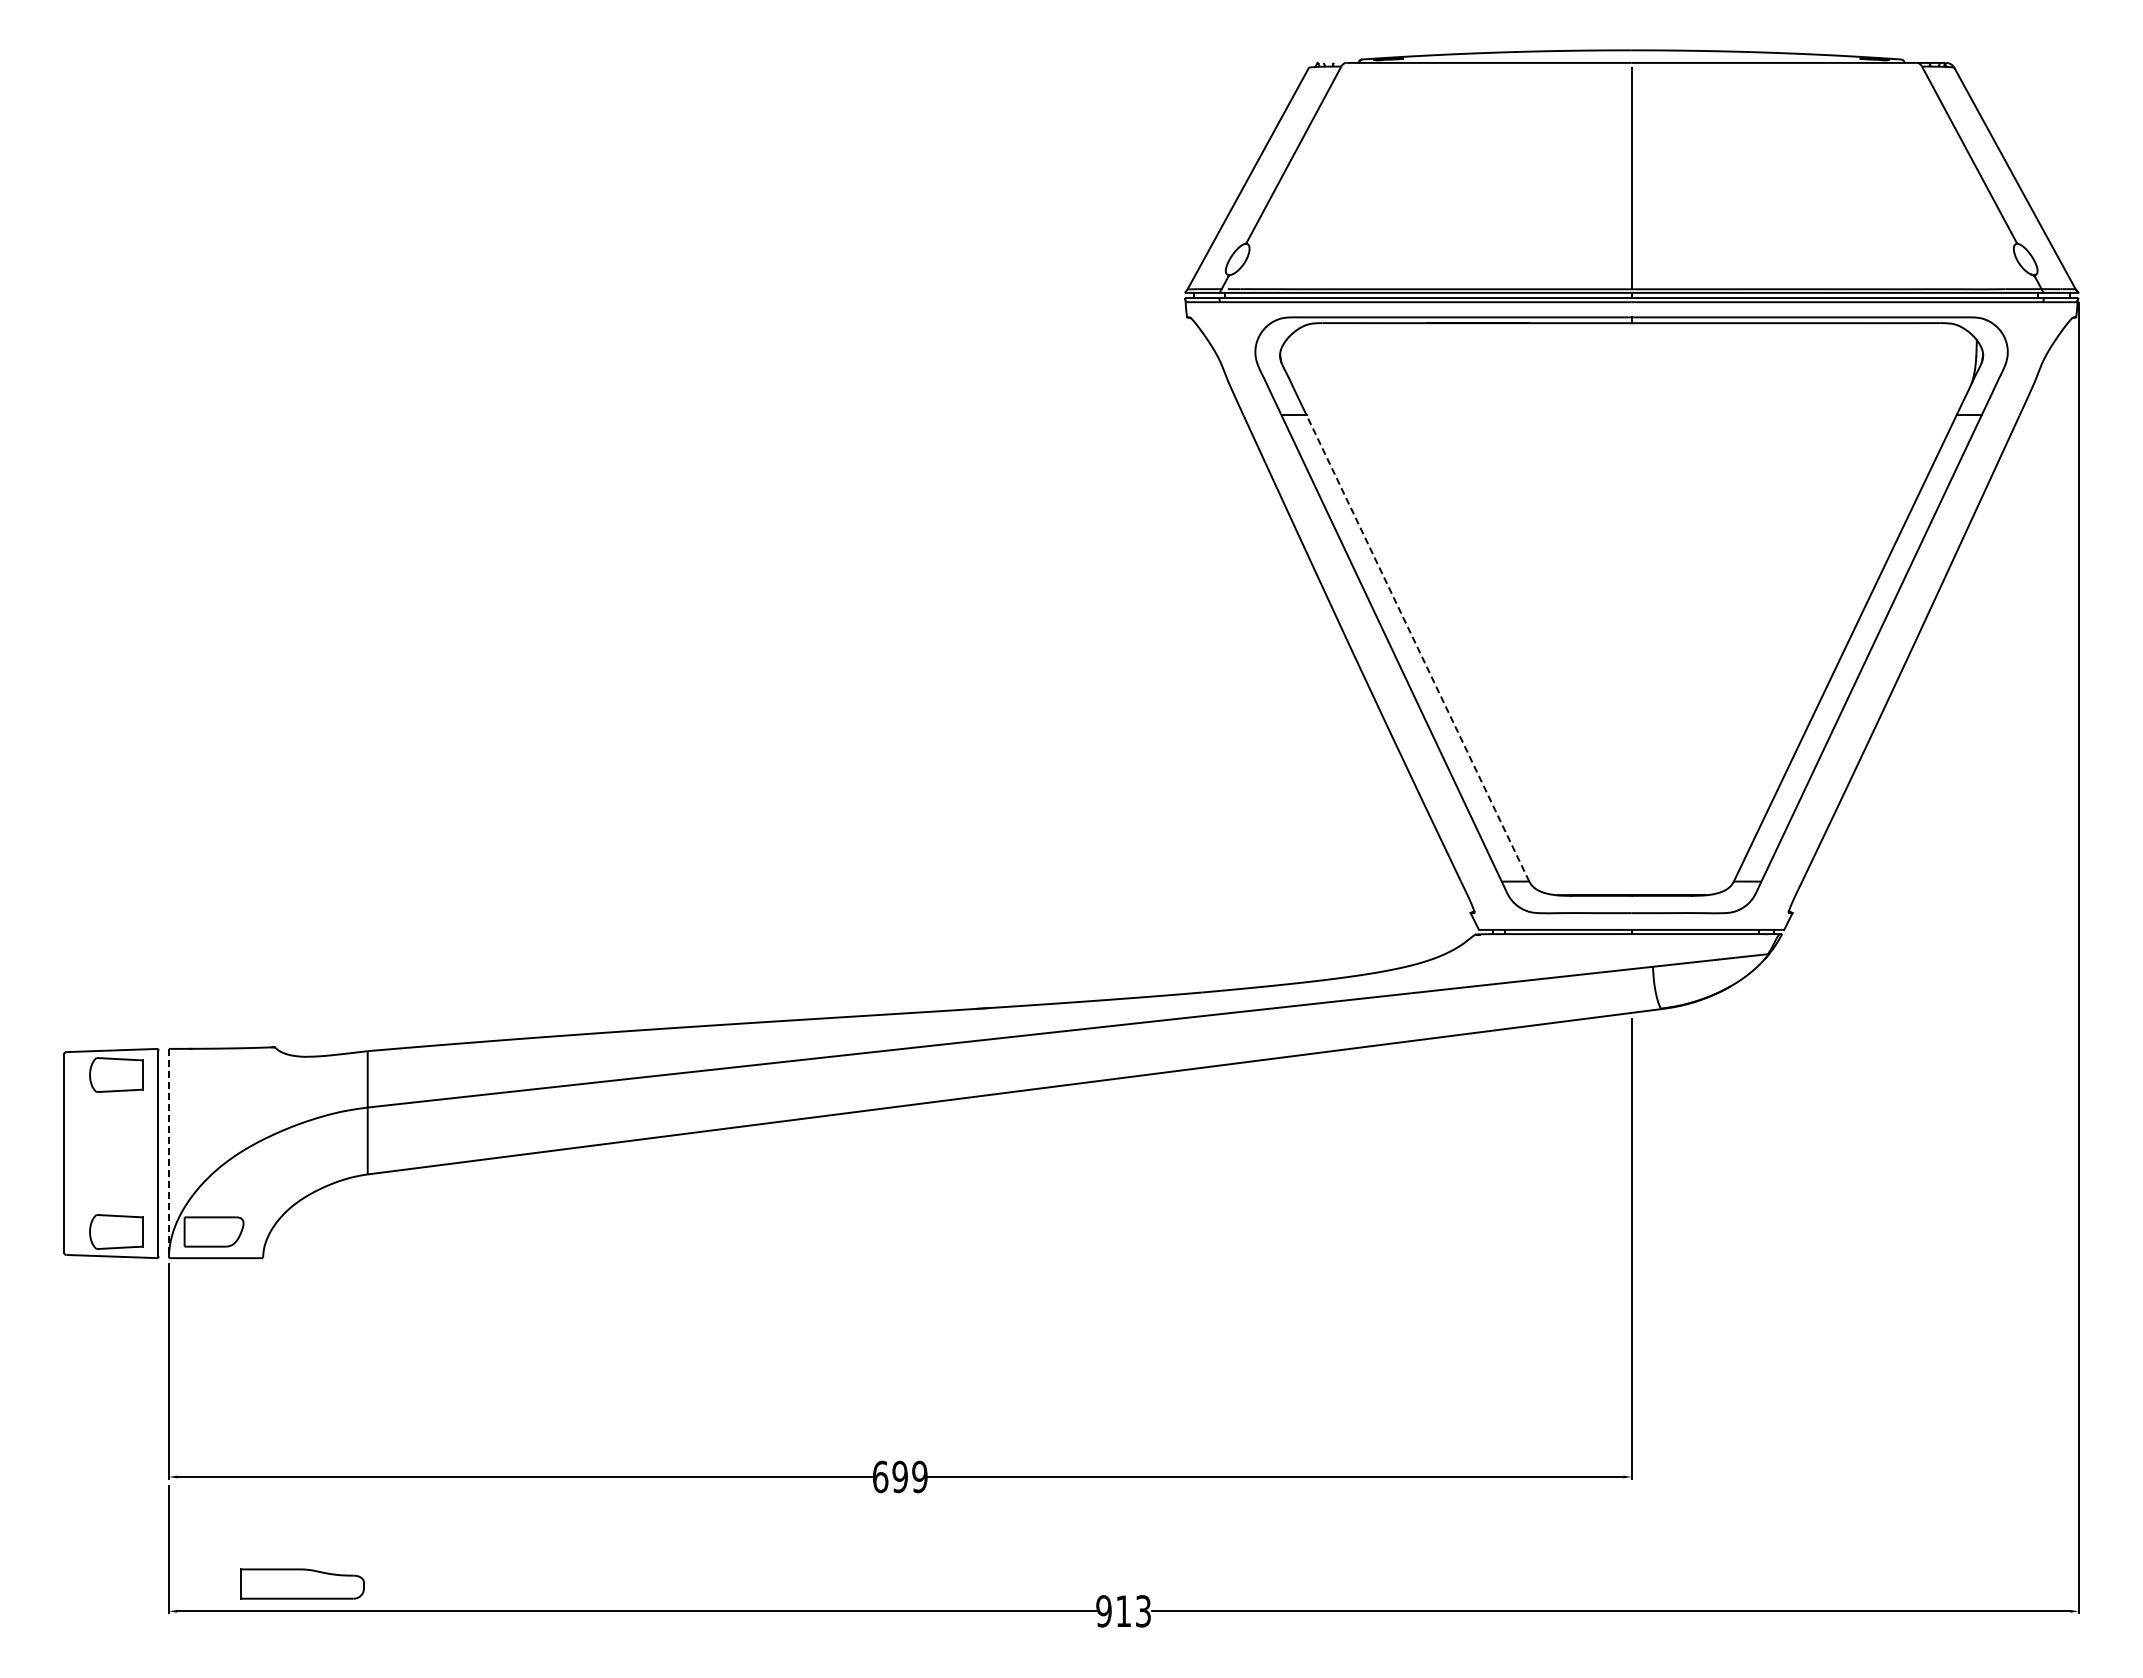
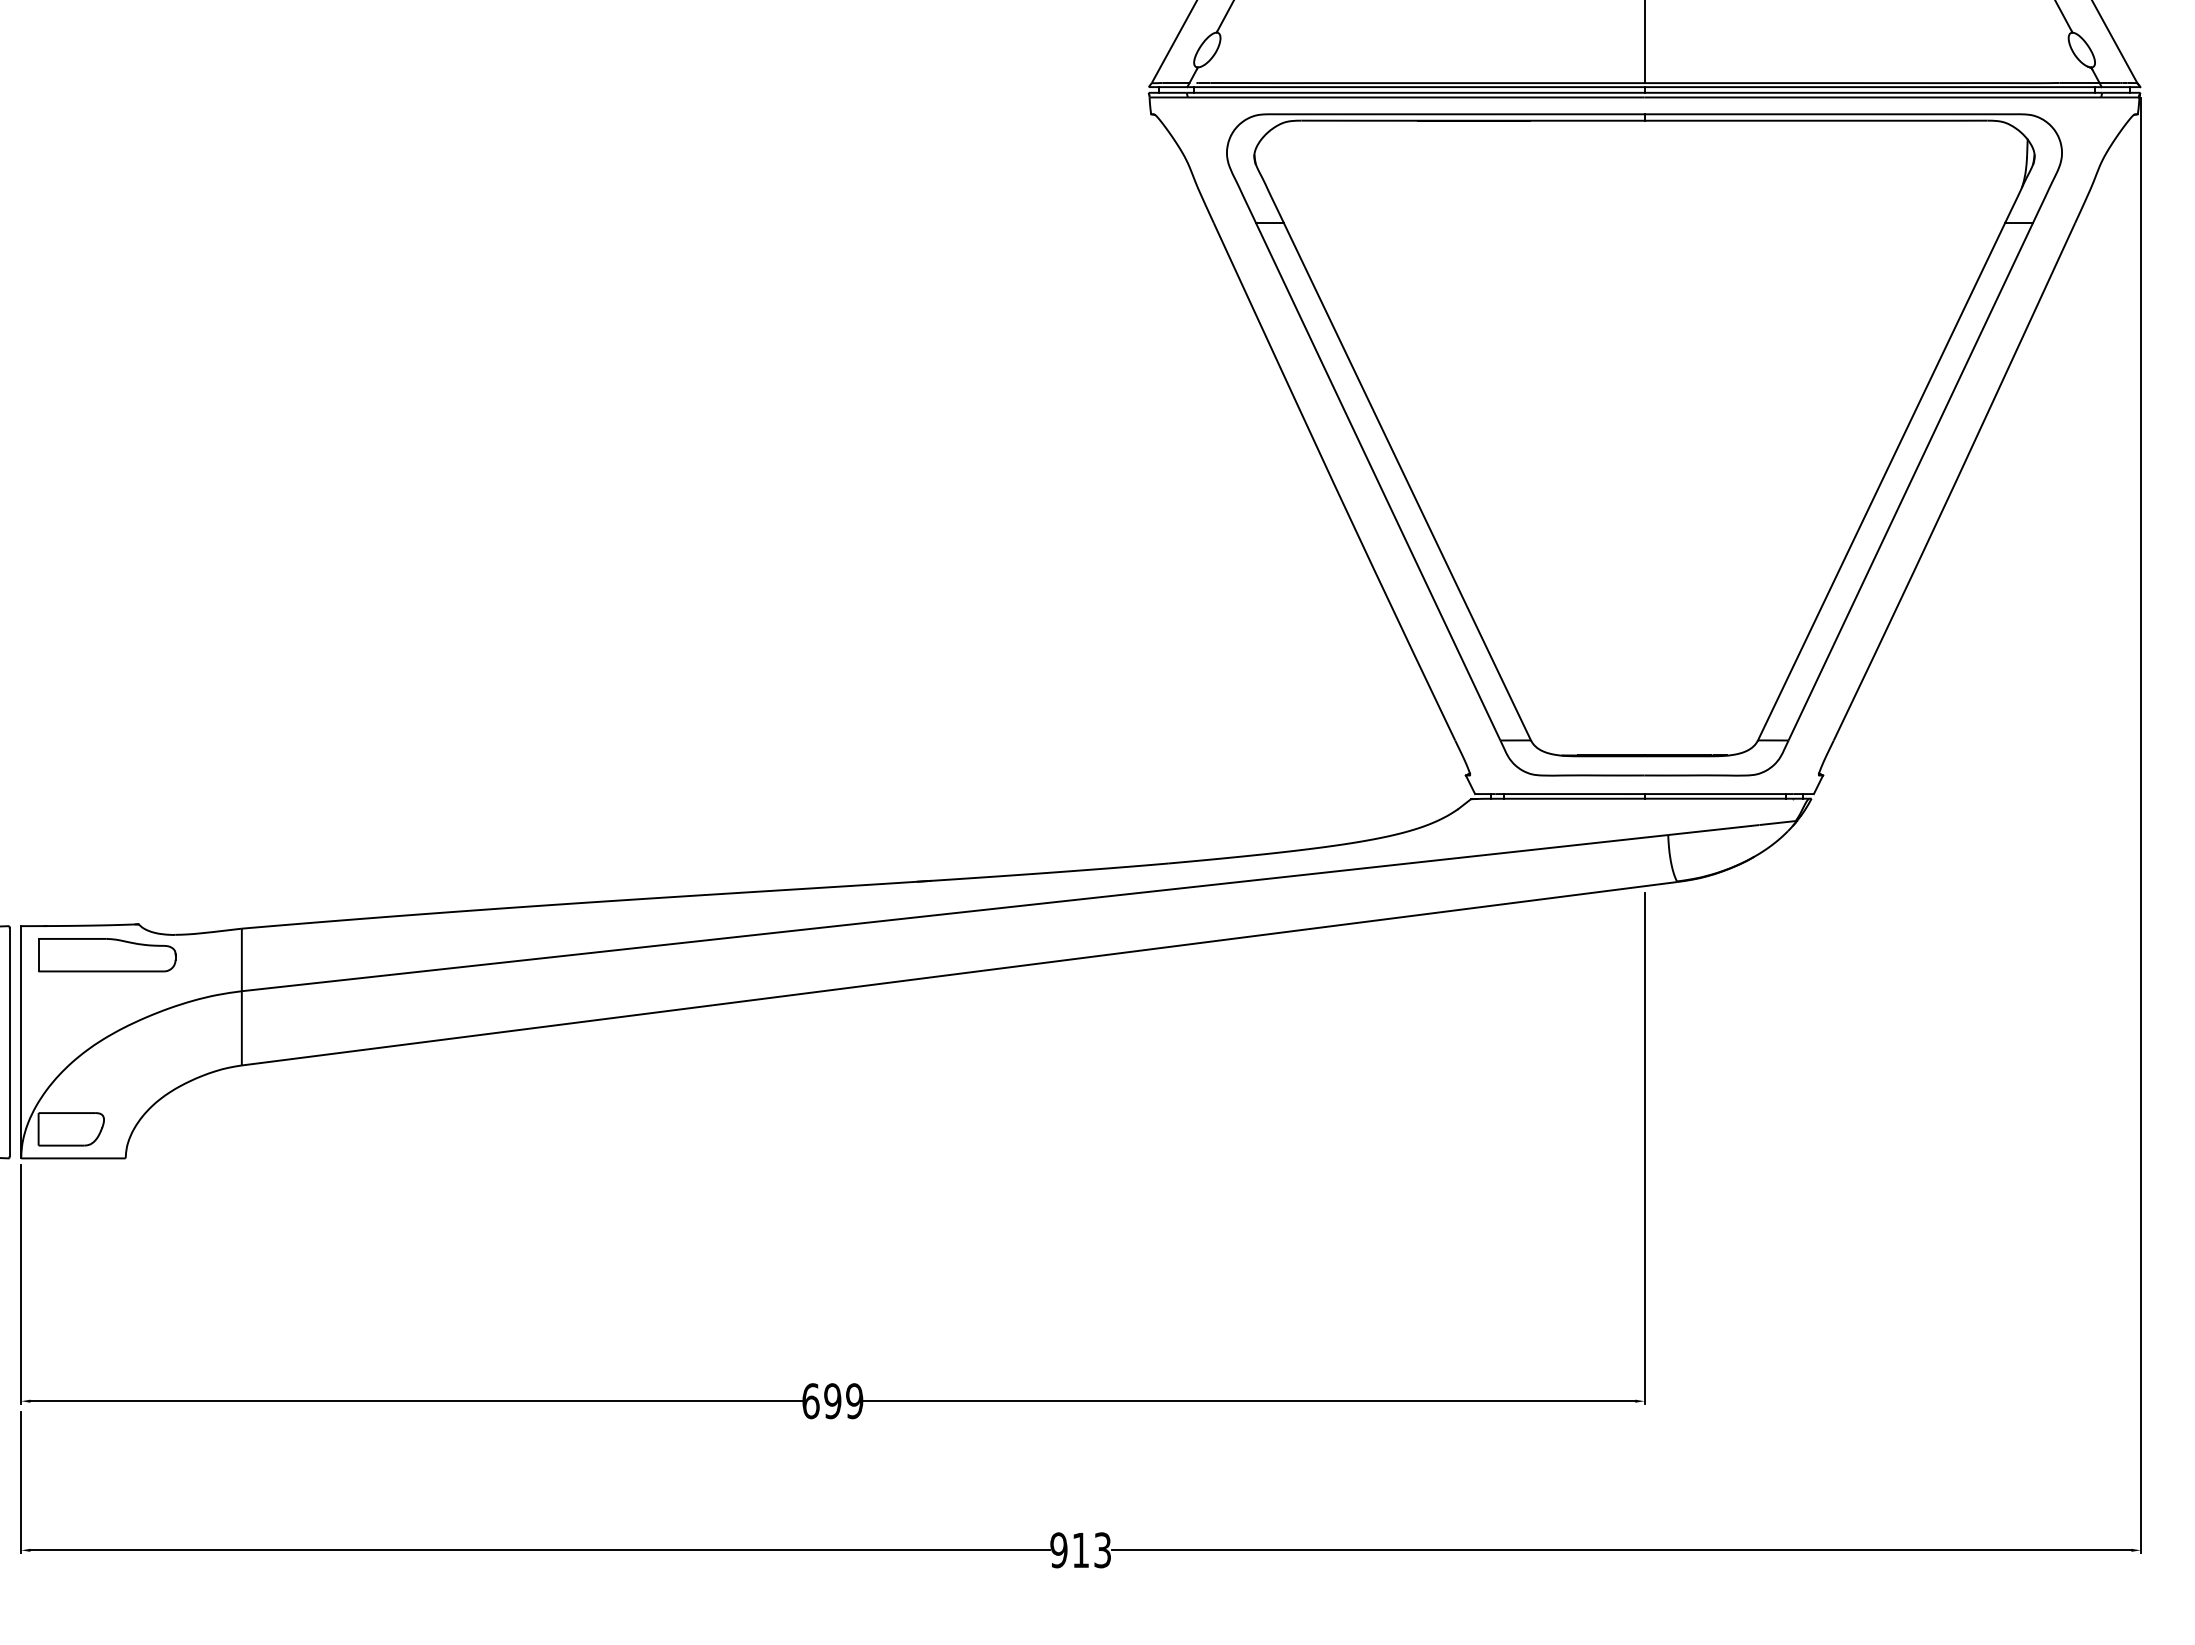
line: (1417, 648) -> (1406, 481), dashed -> solid
line: (168, 1153) -> (20, 1042), dashed -> solid
part: (302, 1583) -> (107, 954), moved

